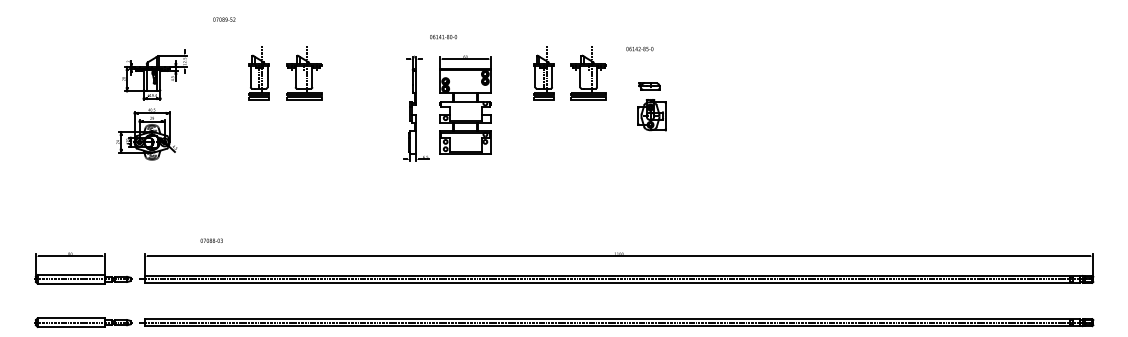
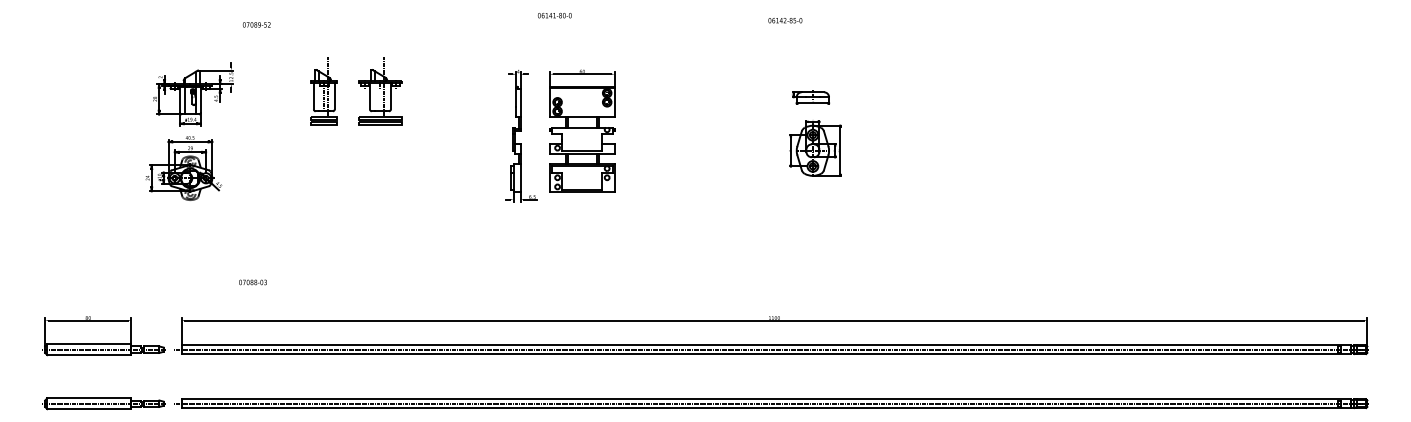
text: (224, 19) -> (256, 24), moved
text: (443, 36) -> (554, 15), moved
text: (639, 48) -> (785, 20), moved
part: (572, 68) -> (716, 86), removed
part: (651, 106) -> (815, 133), size x1.43
text: (211, 240) -> (252, 282), moved

